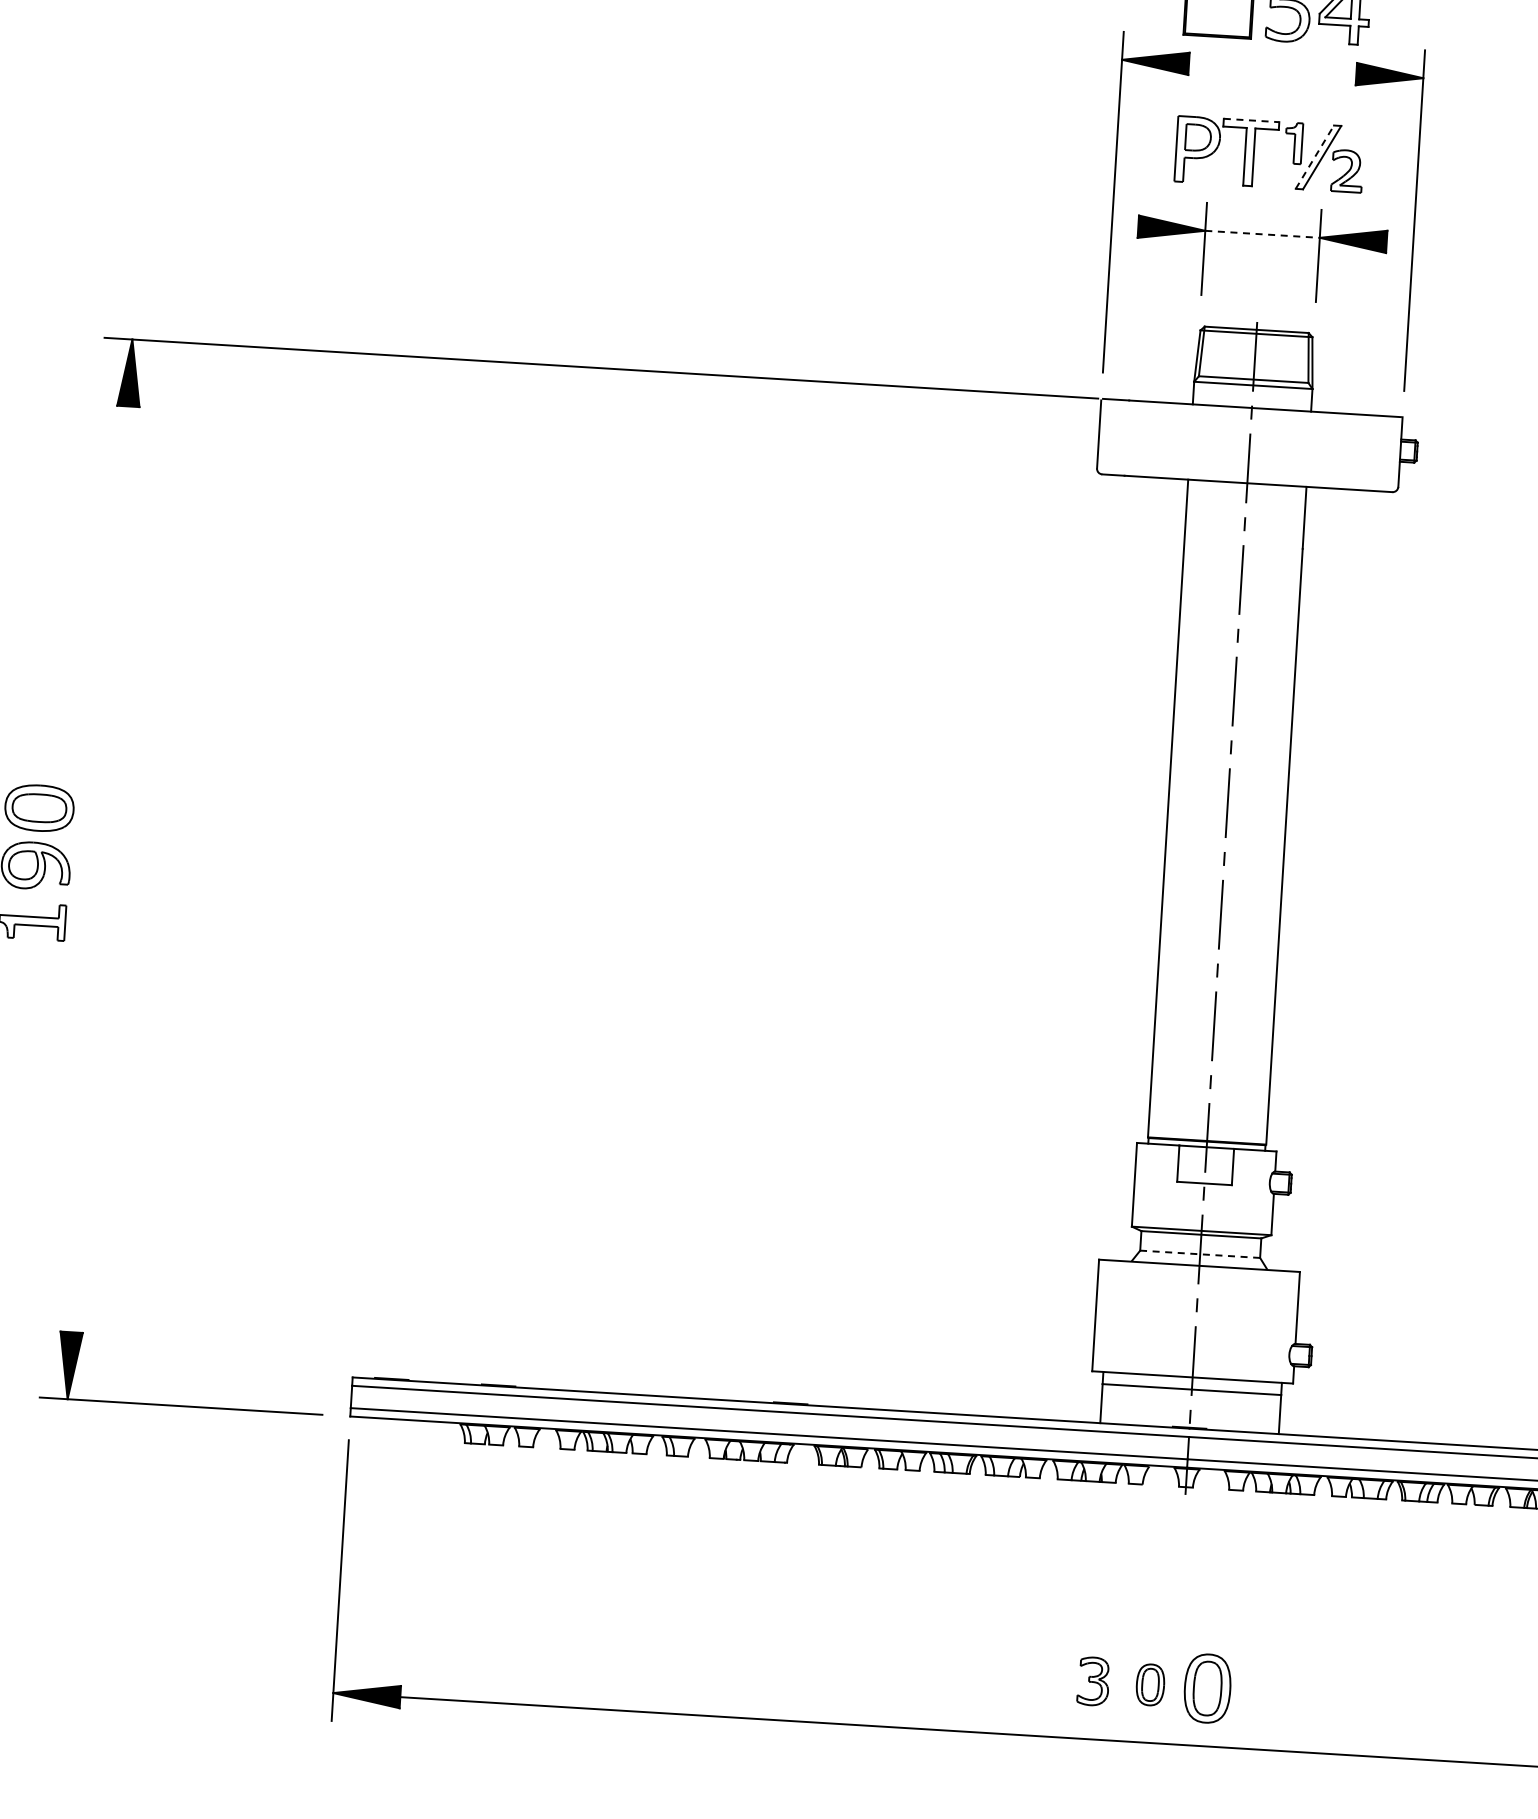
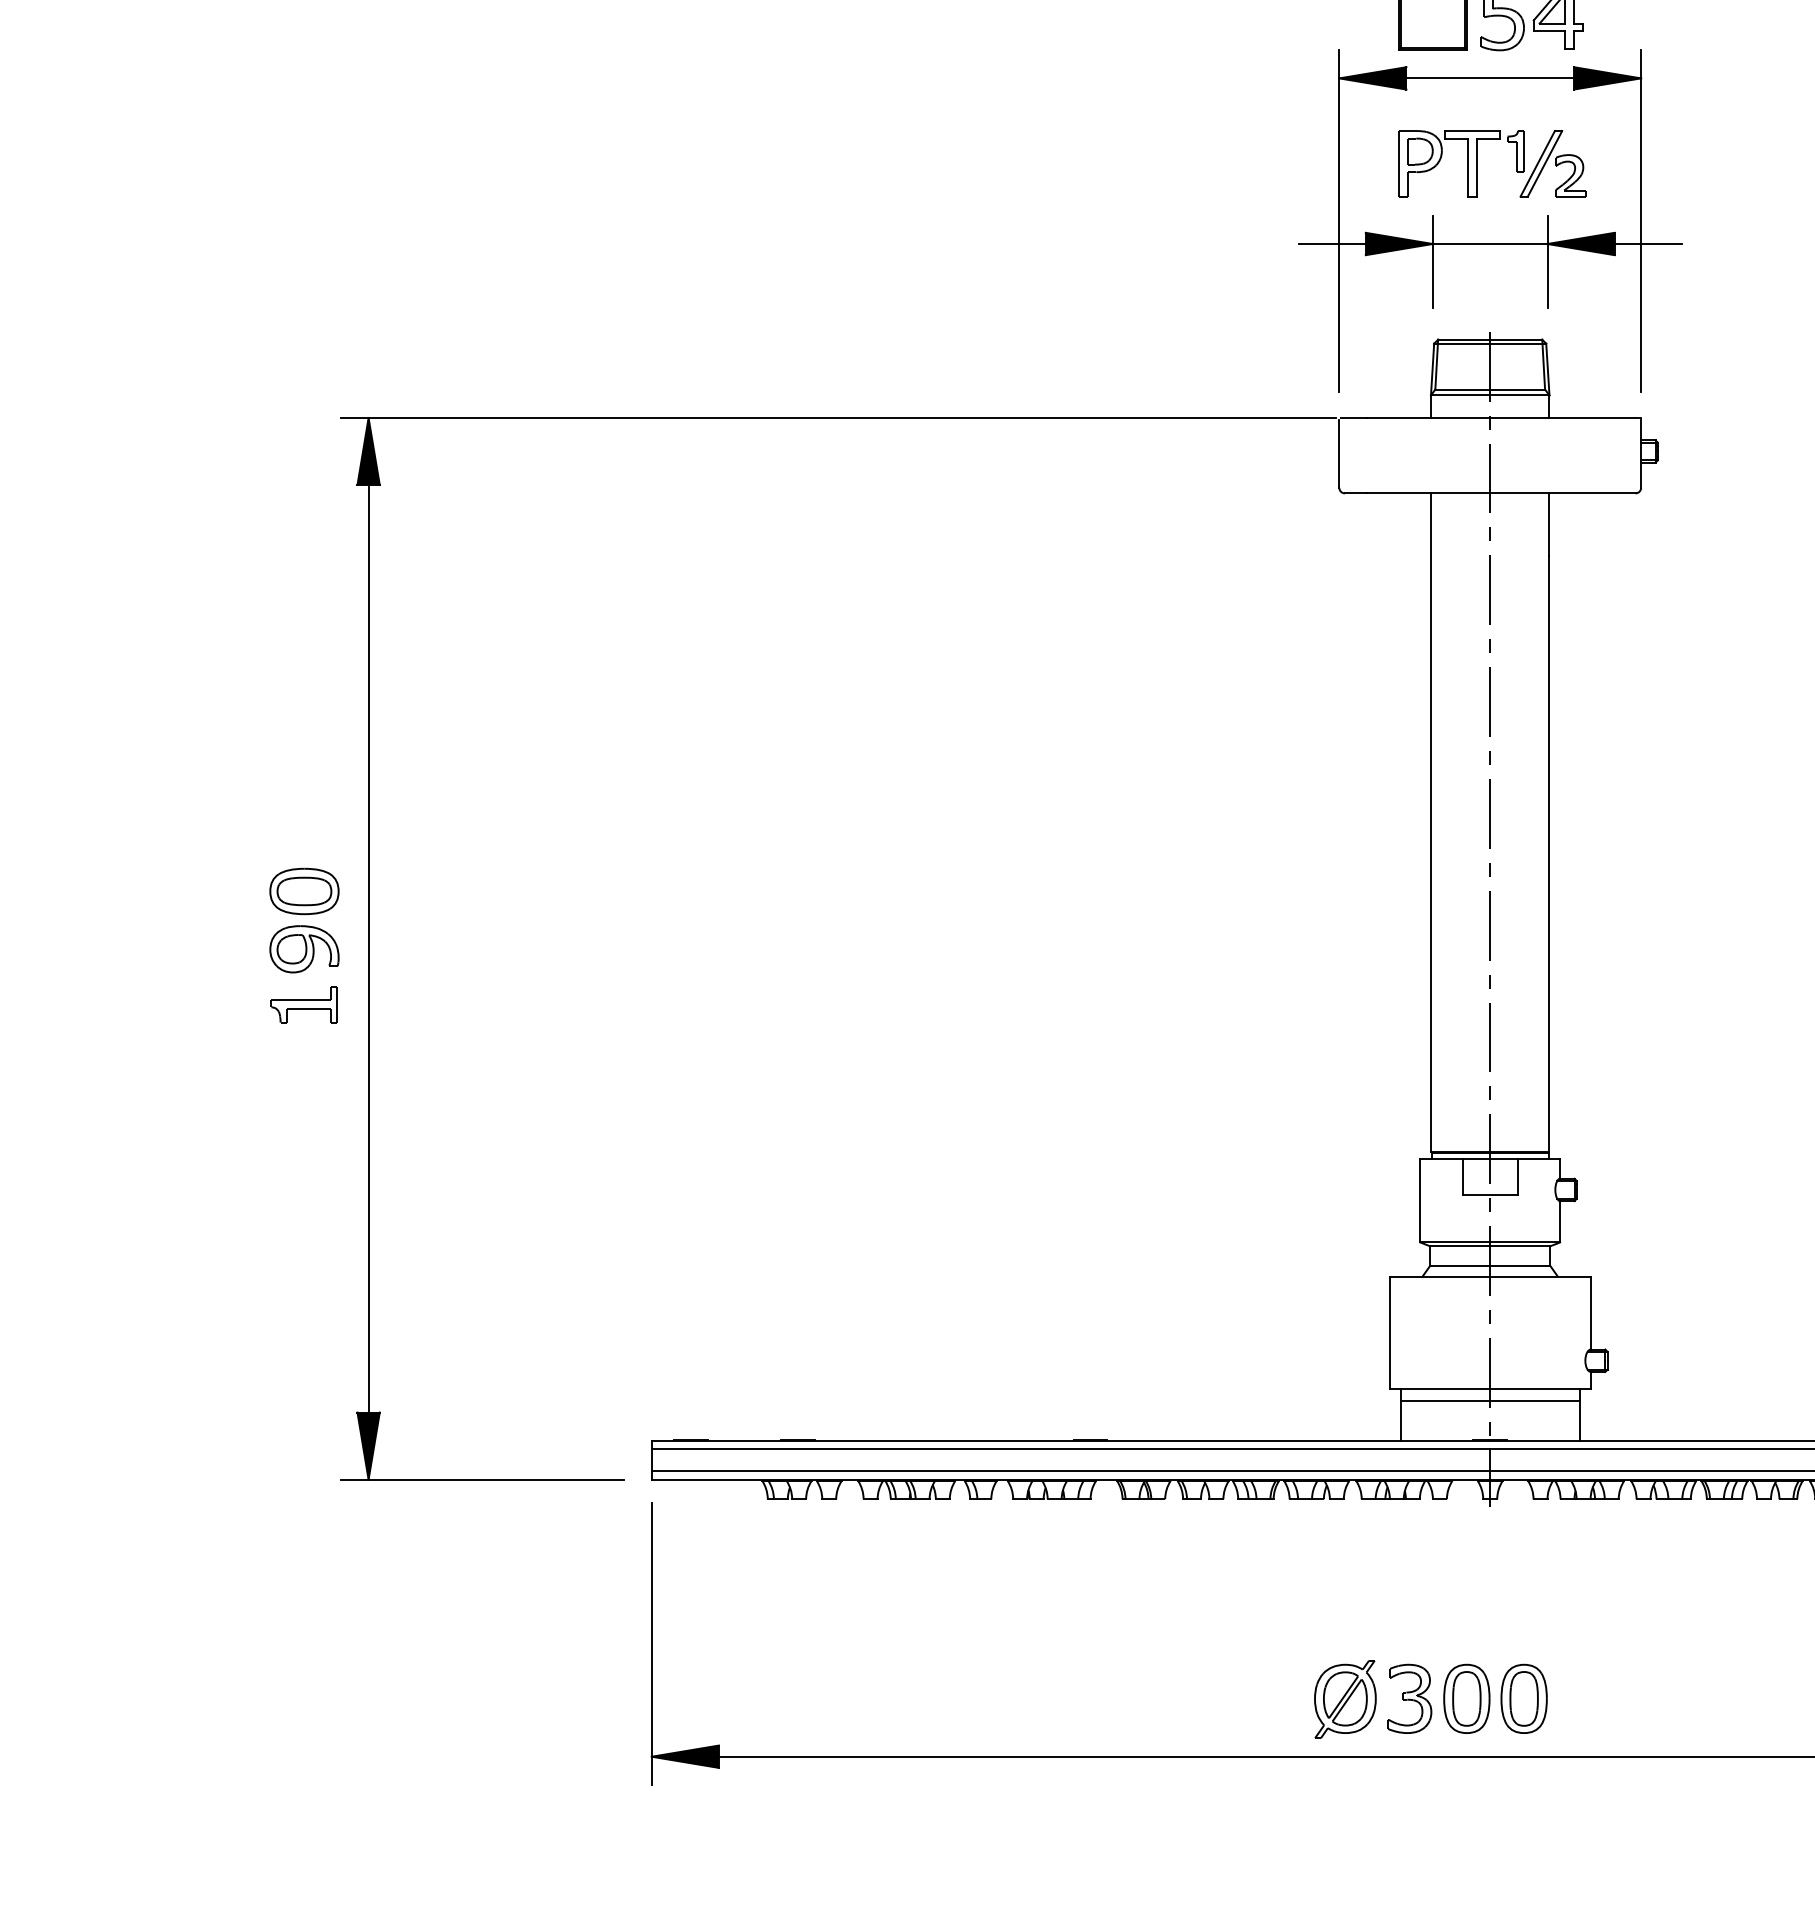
line: (1272, 69) -> (1490, 78), added
line: (1251, 120) -> (1472, 131), dashed -> solid
line: (1314, 156) -> (1537, 163), dashed -> solid
line: (1104, 225) -> (1331, 244), added
line: (1262, 234) -> (1490, 244), dashed -> solid
line: (1419, 244) -> (1647, 244), added
line: (99, 869) -> (368, 948), added
line: (1199, 1253) -> (1489, 1265), dashed -> solid
part: (1029, 1678) -> (1345, 1699), added
part: (1093, 1681) -> (1409, 1698), size x1.43
part: (1150, 1684) -> (1466, 1698), size x1.67

